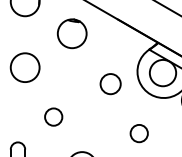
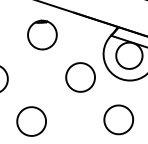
part: (71, 33) -> (41, 34), moved
circle: (110, 83) -> (80, 76), size x1.43
circle: (53, 116) -> (31, 121), size x1.67
circle: (138, 133) -> (117, 119), size x1.67

